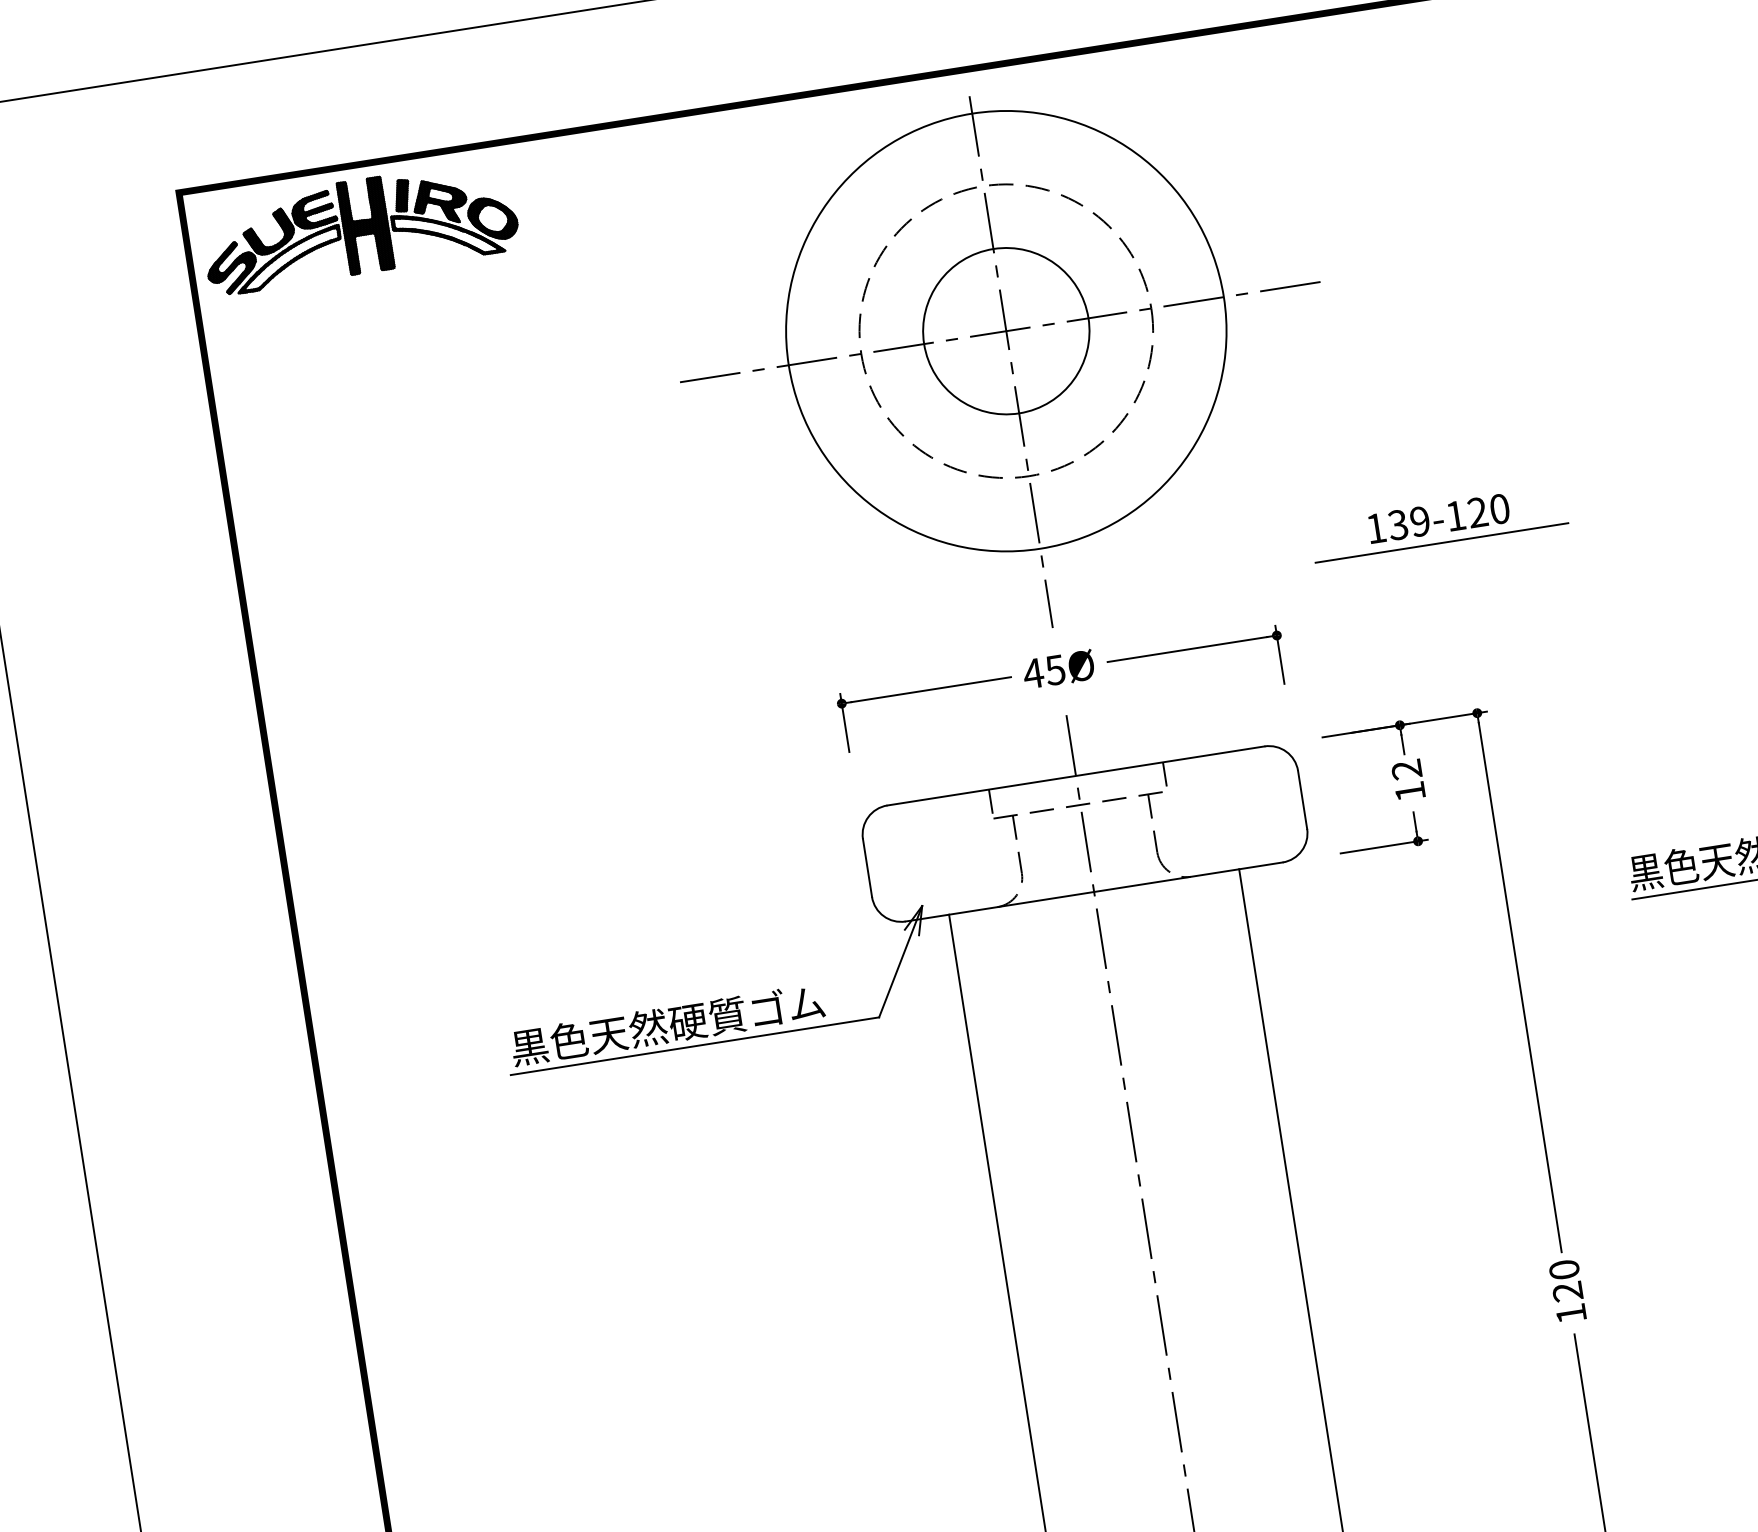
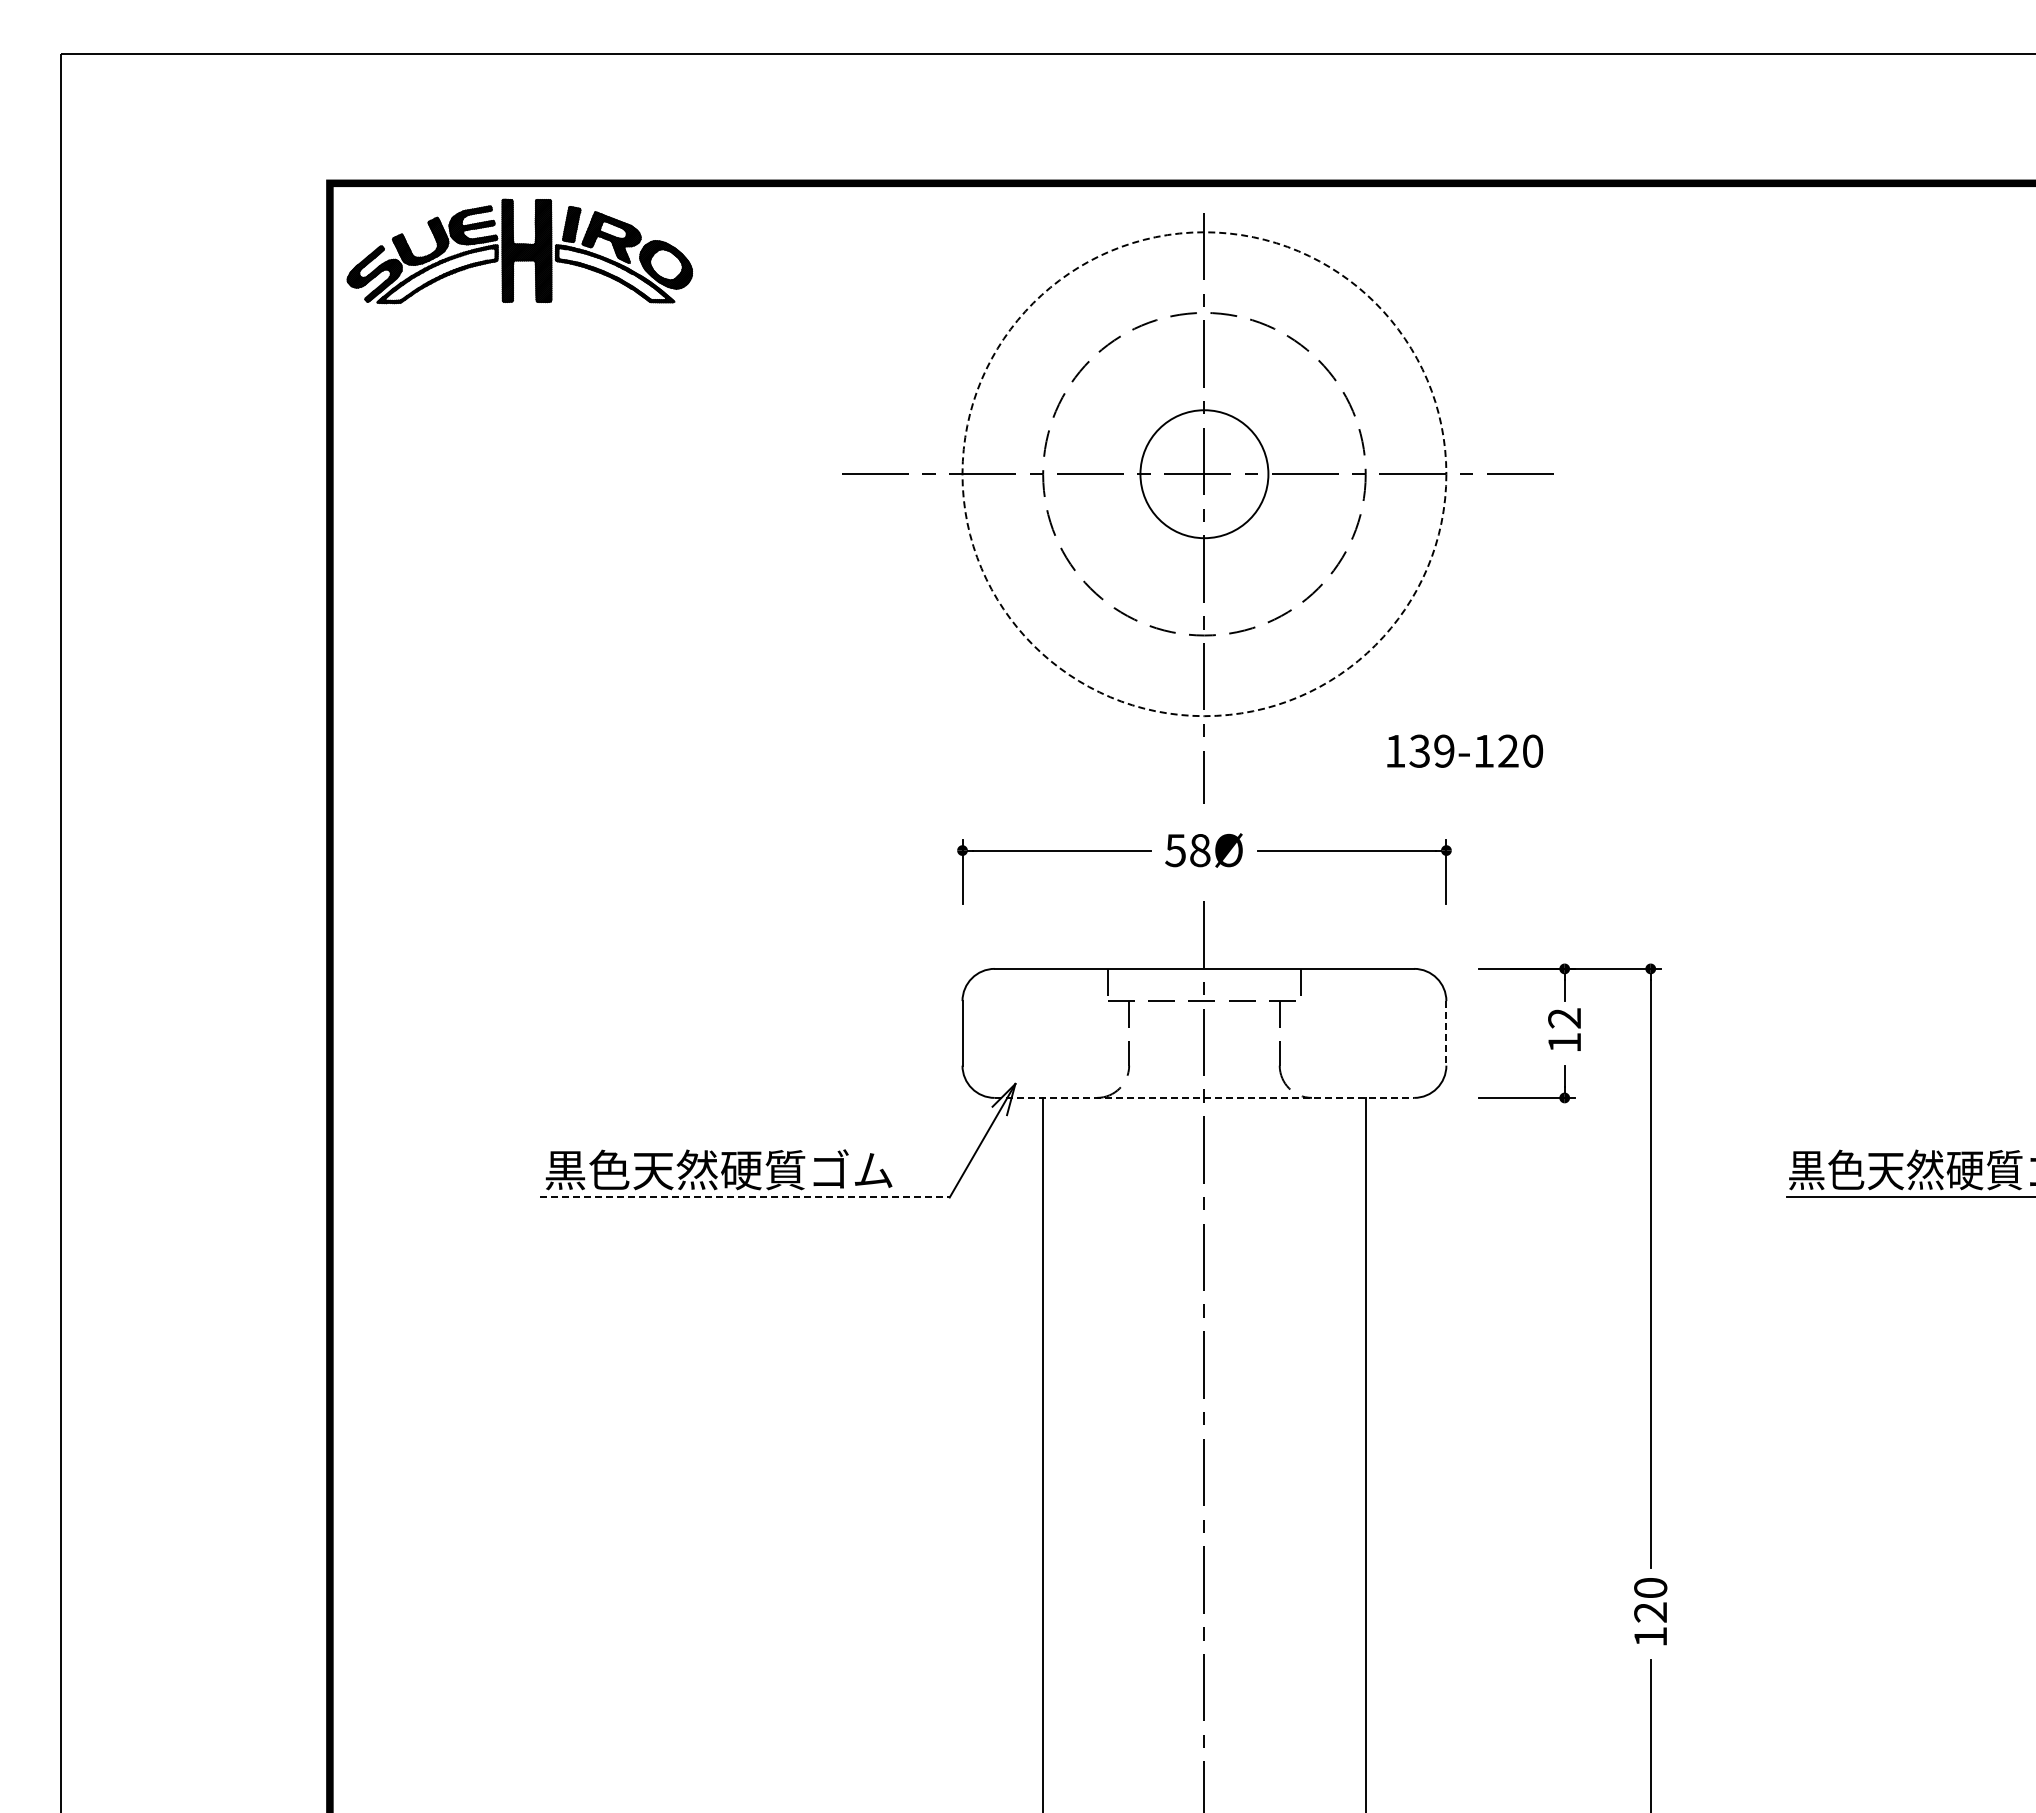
circle: (1006, 330) -> (1204, 473), size x0.7
circle: (1006, 331) -> (1204, 474), solid -> dashed
text: (1438, 518) -> (1464, 750), moved
line: (1441, 543) -> (1640, 778), removed
text: (1044, 671) -> (1187, 850), 45Ø -> 58Ø
line: (1302, 799) -> (1446, 1033), solid -> dashed
line: (1094, 891) -> (1204, 1097), solid -> dashed
line: (694, 1046) -> (744, 1197), solid -> dashed

